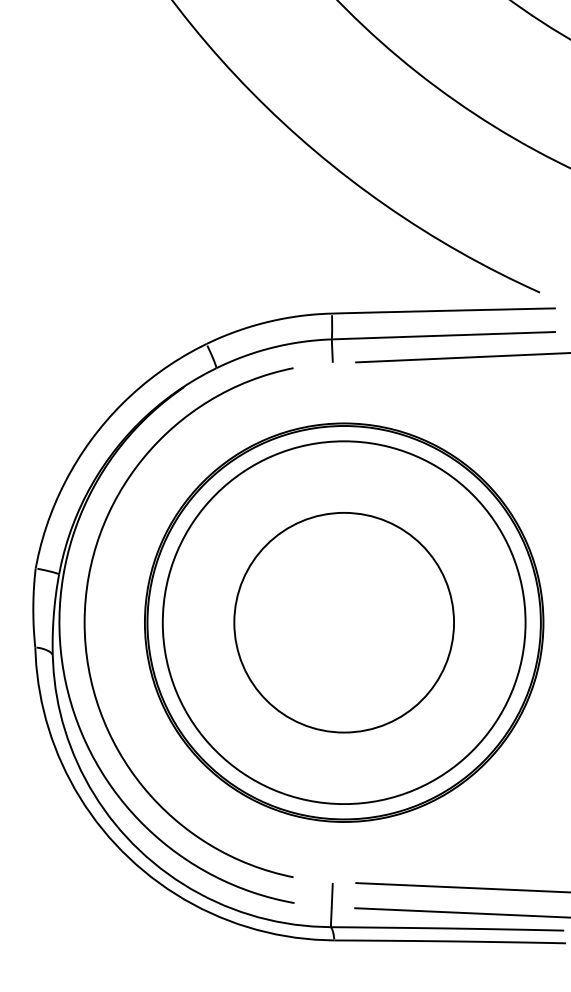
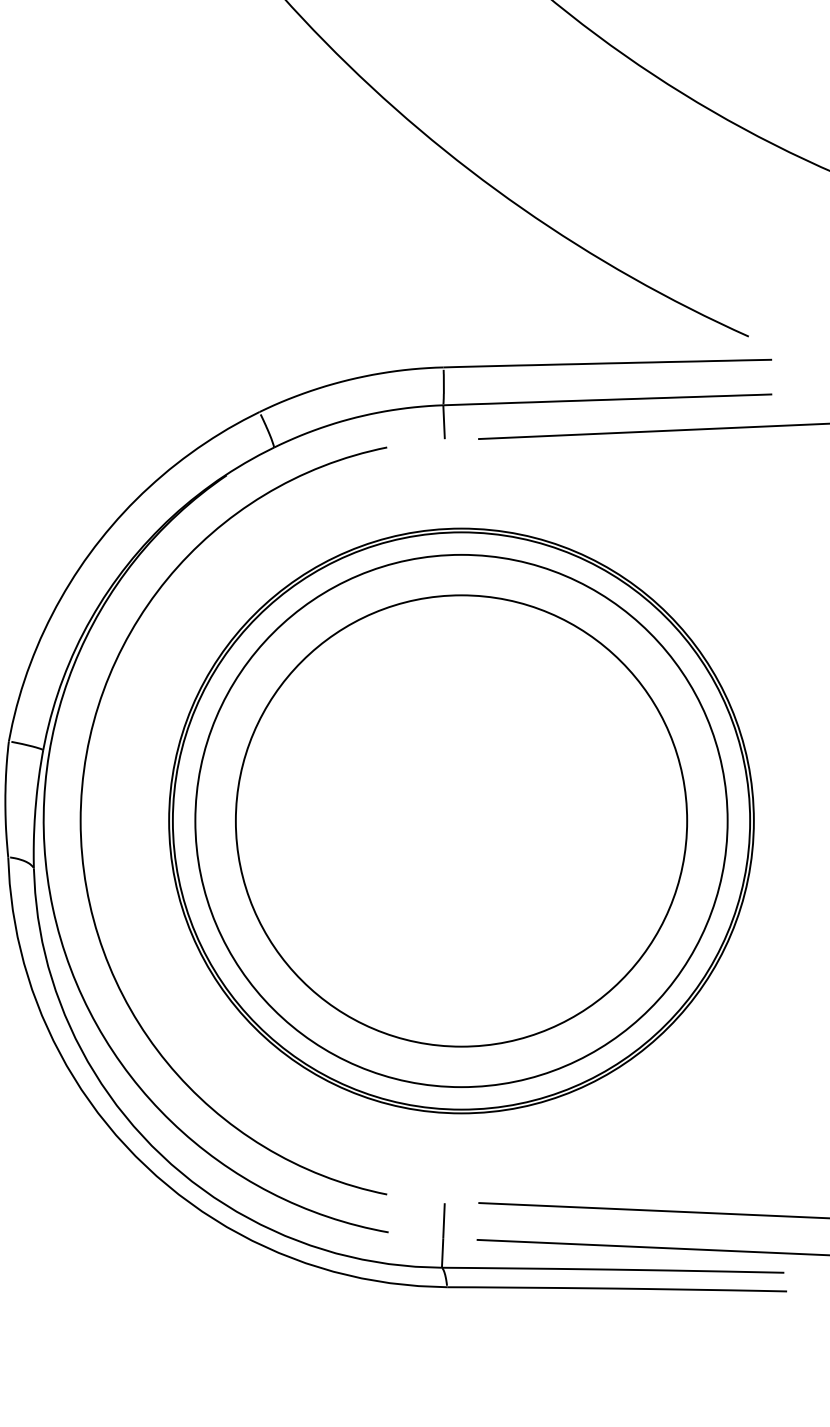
circle: (344, 622) -> (461, 820), size x1.4

